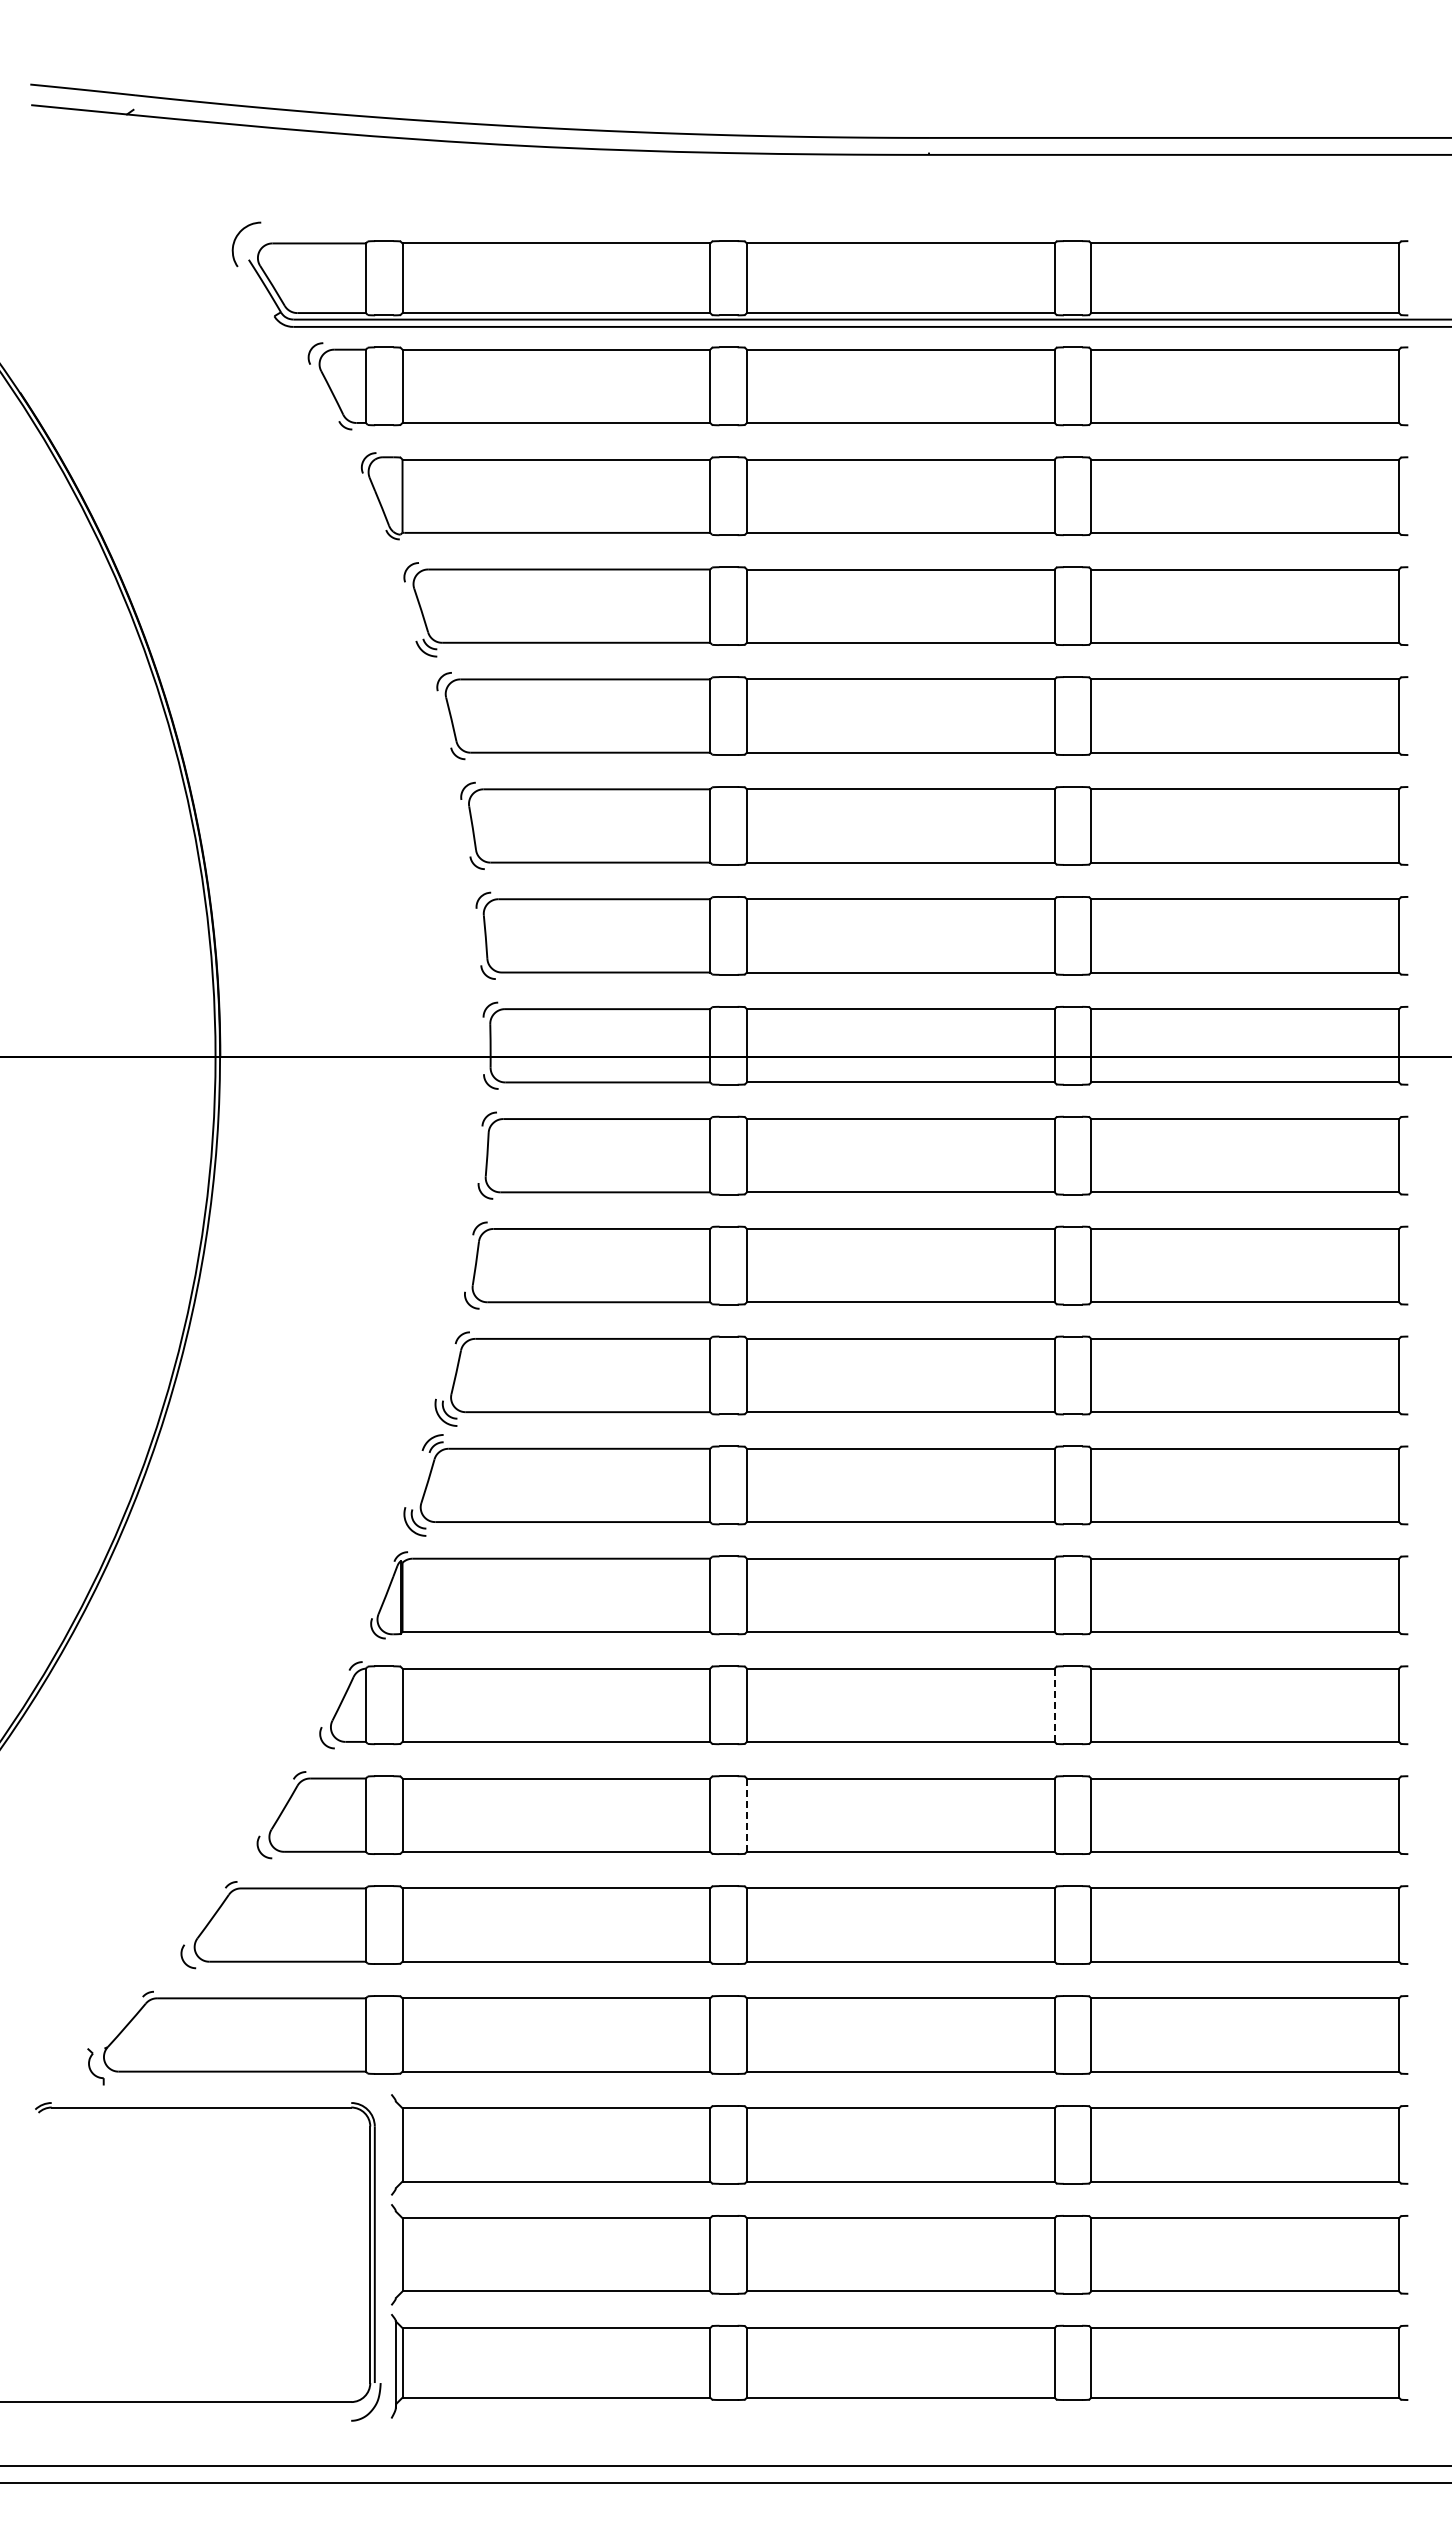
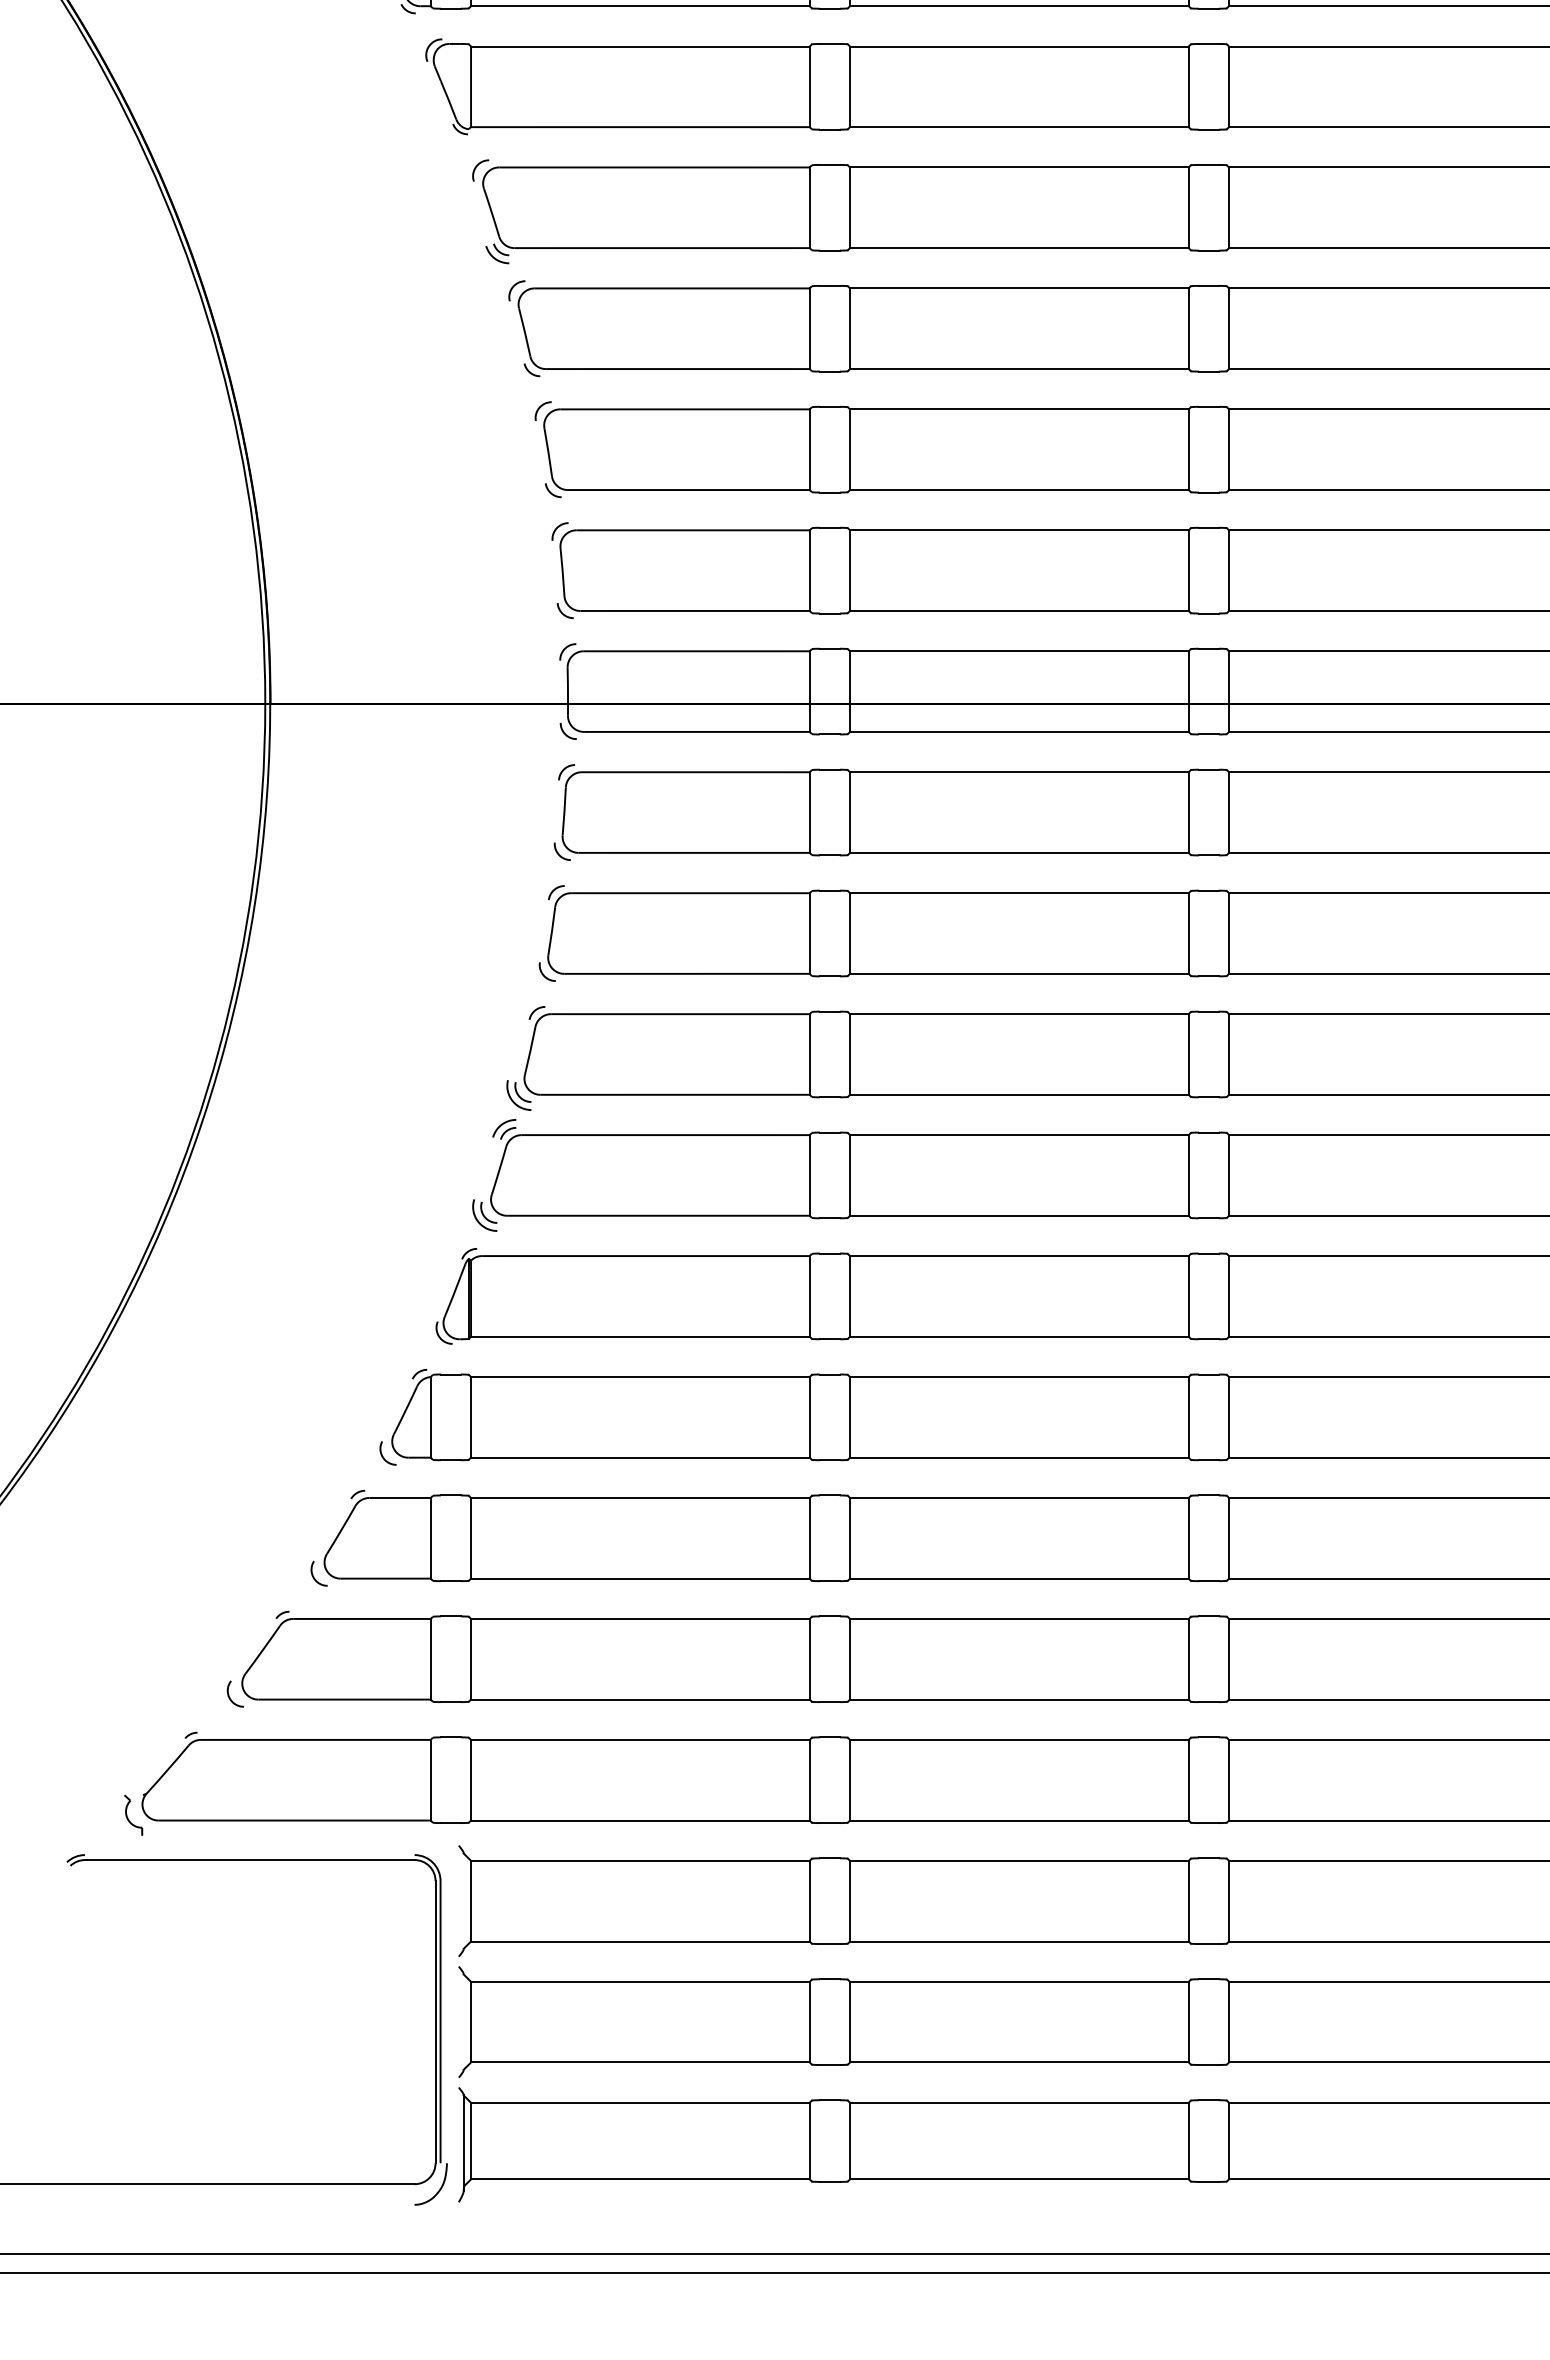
line: (1054, 1705) -> (1188, 1417), dashed -> solid
line: (746, 1815) -> (849, 1538), dashed -> solid

